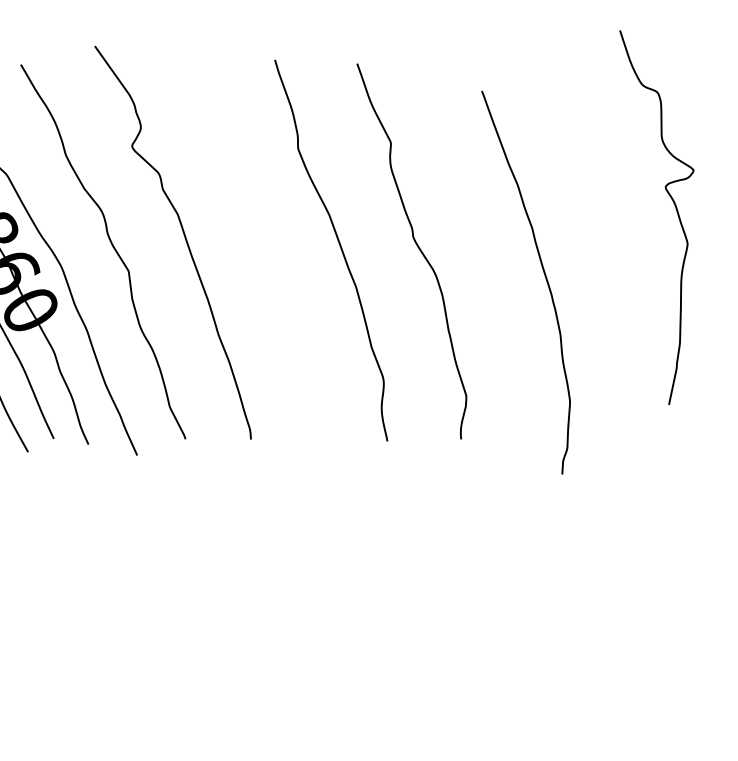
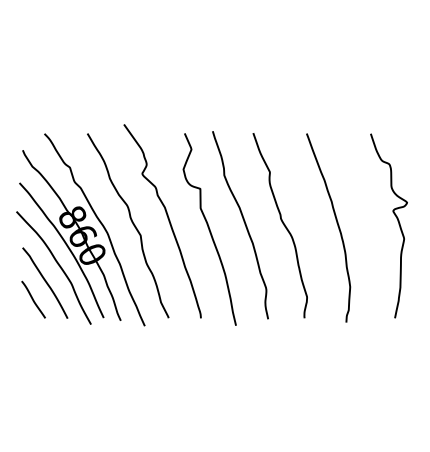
curve: (674, 208) -> (397, 221), moved
curve: (268, 259) -> (209, 229), added
curve: (542, 273) -> (336, 223), moved

